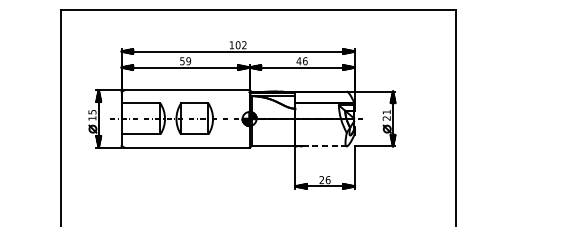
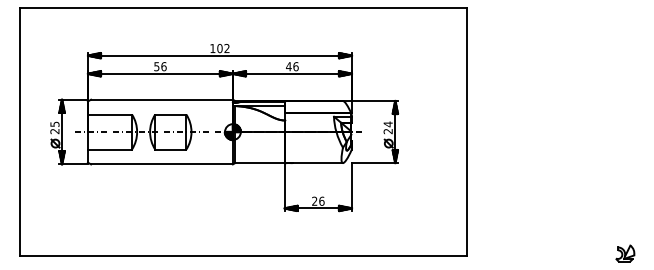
text: (188, 61) -> (163, 66), 59 -> 56
text: (386, 112) -> (387, 124), 21 -> 24
text: (92, 118) -> (54, 131), 15 -> 25
line: (325, 146) -> (318, 163), dashed -> solid

